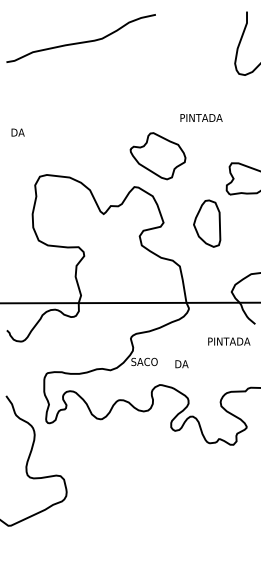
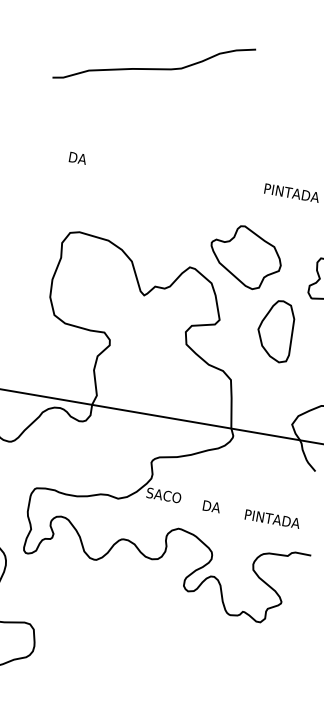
text: (17, 132) -> (77, 158), moved
part: (157, 156) -> (244, 257), moved
text: (229, 341) -> (272, 519), moved

